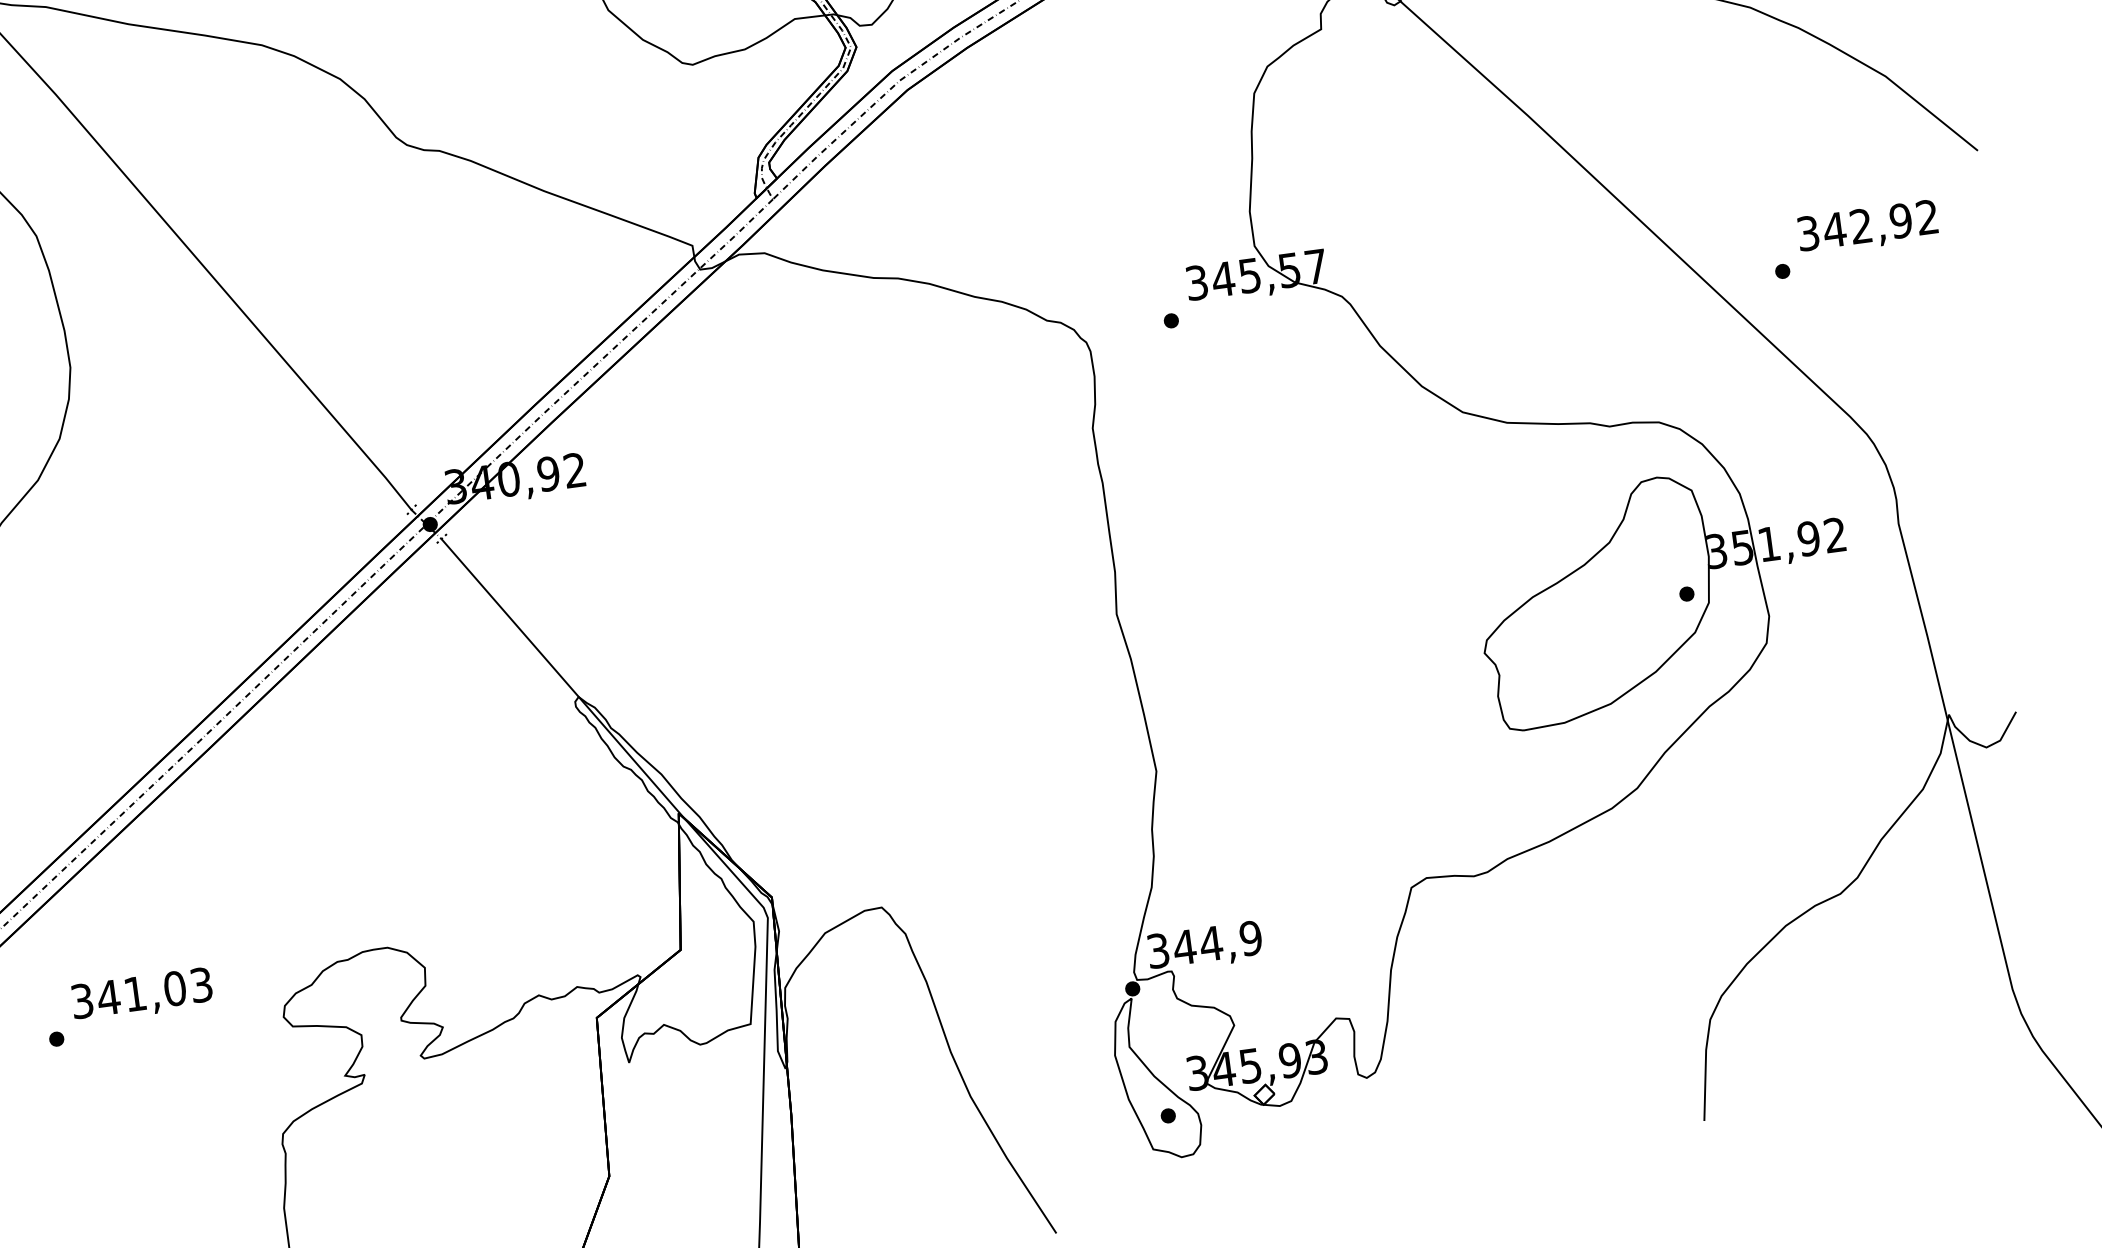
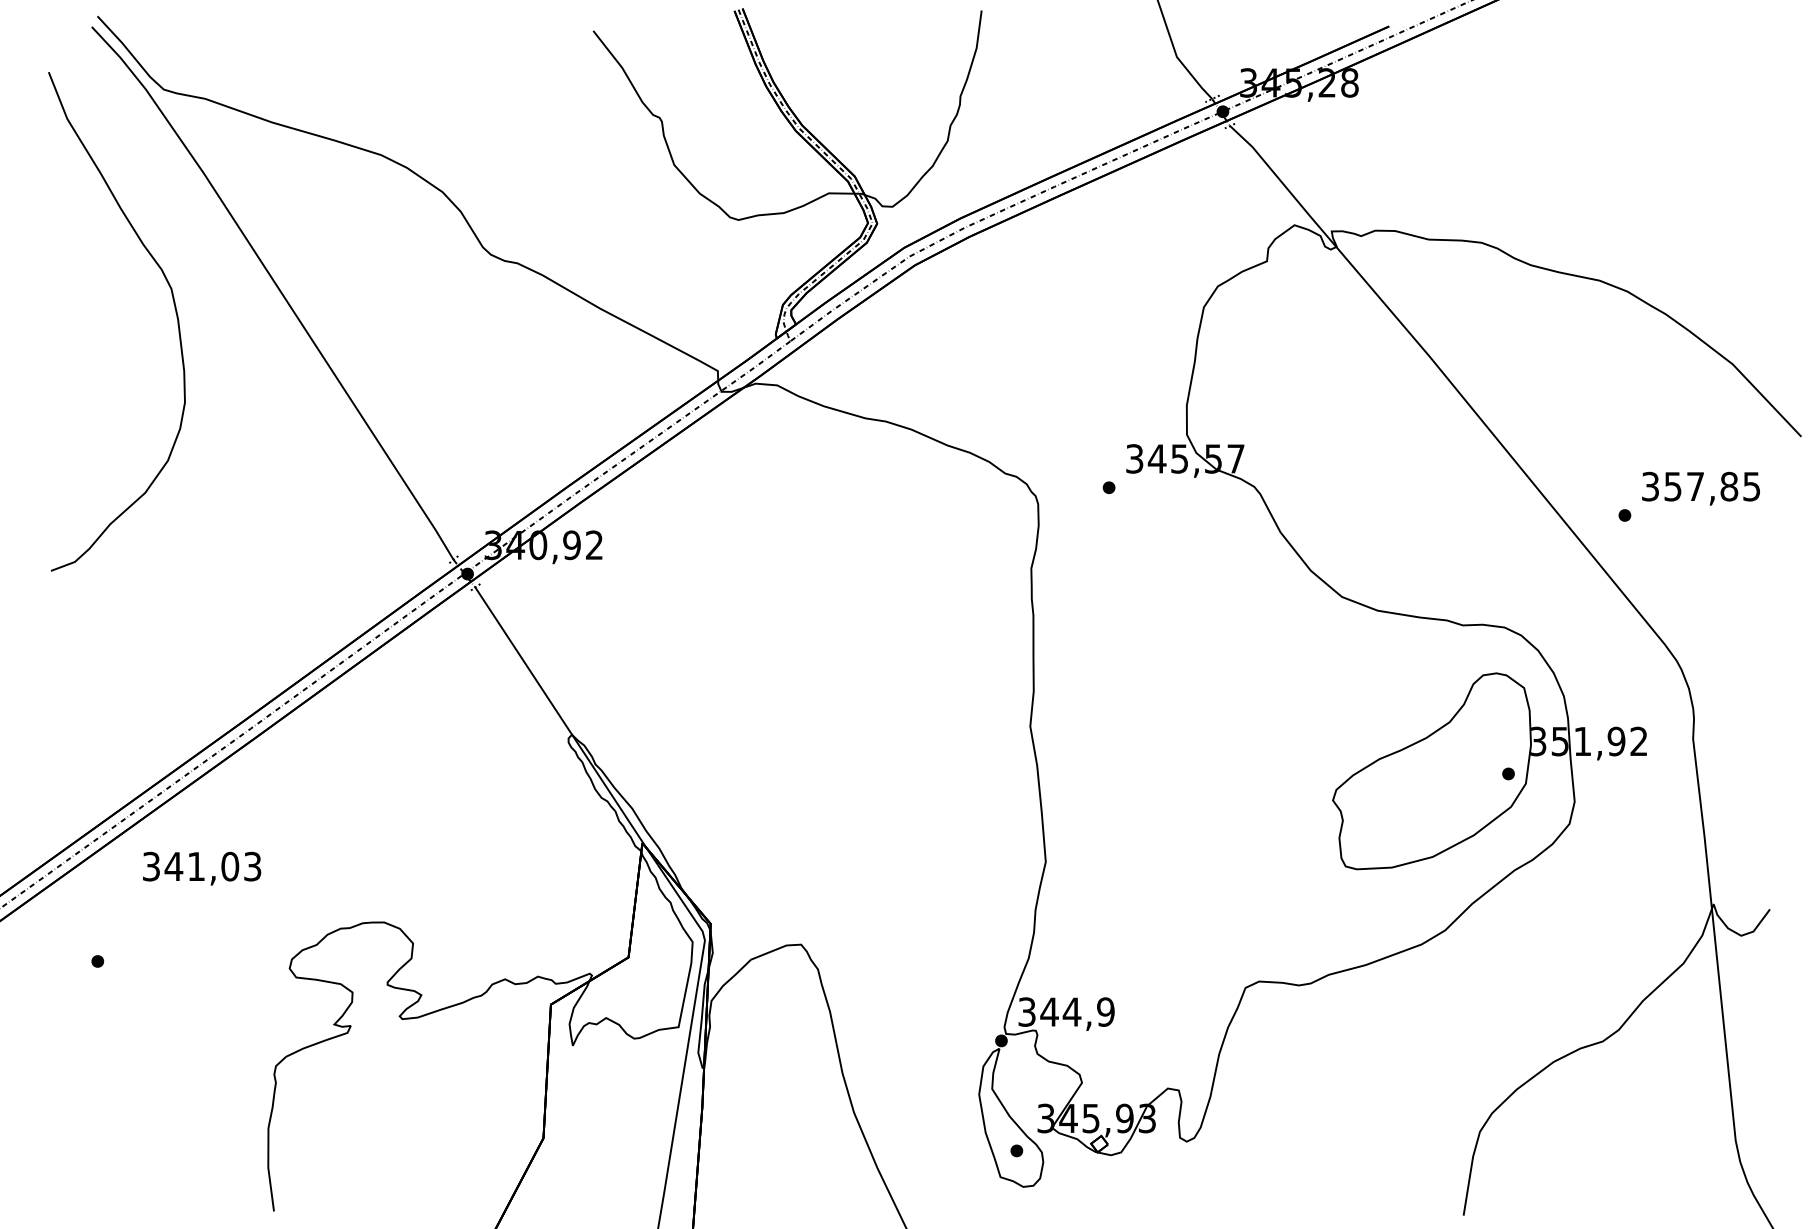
text: (1880, 223) -> (1711, 486), 342,92 -> 357,85
text: (142, 995) -> (202, 868), moved

